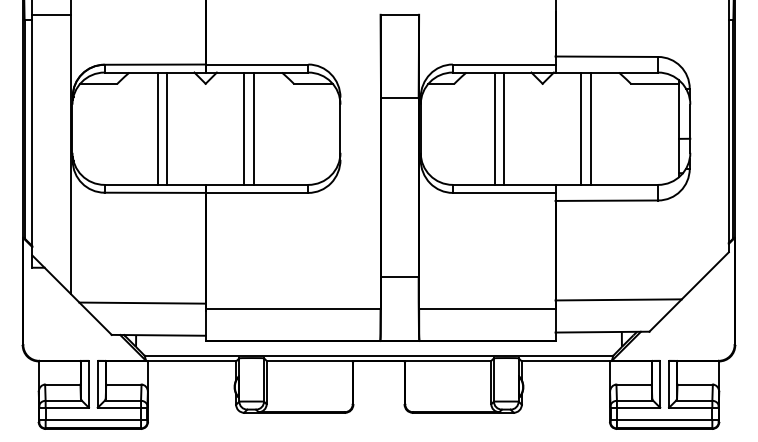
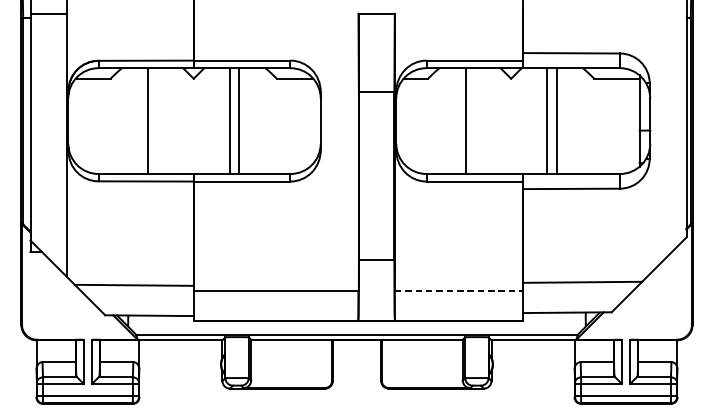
line: (167, 128) -> (157, 120), removed
line: (504, 128) -> (475, 120), removed
line: (487, 308) -> (459, 290), solid -> dashed

